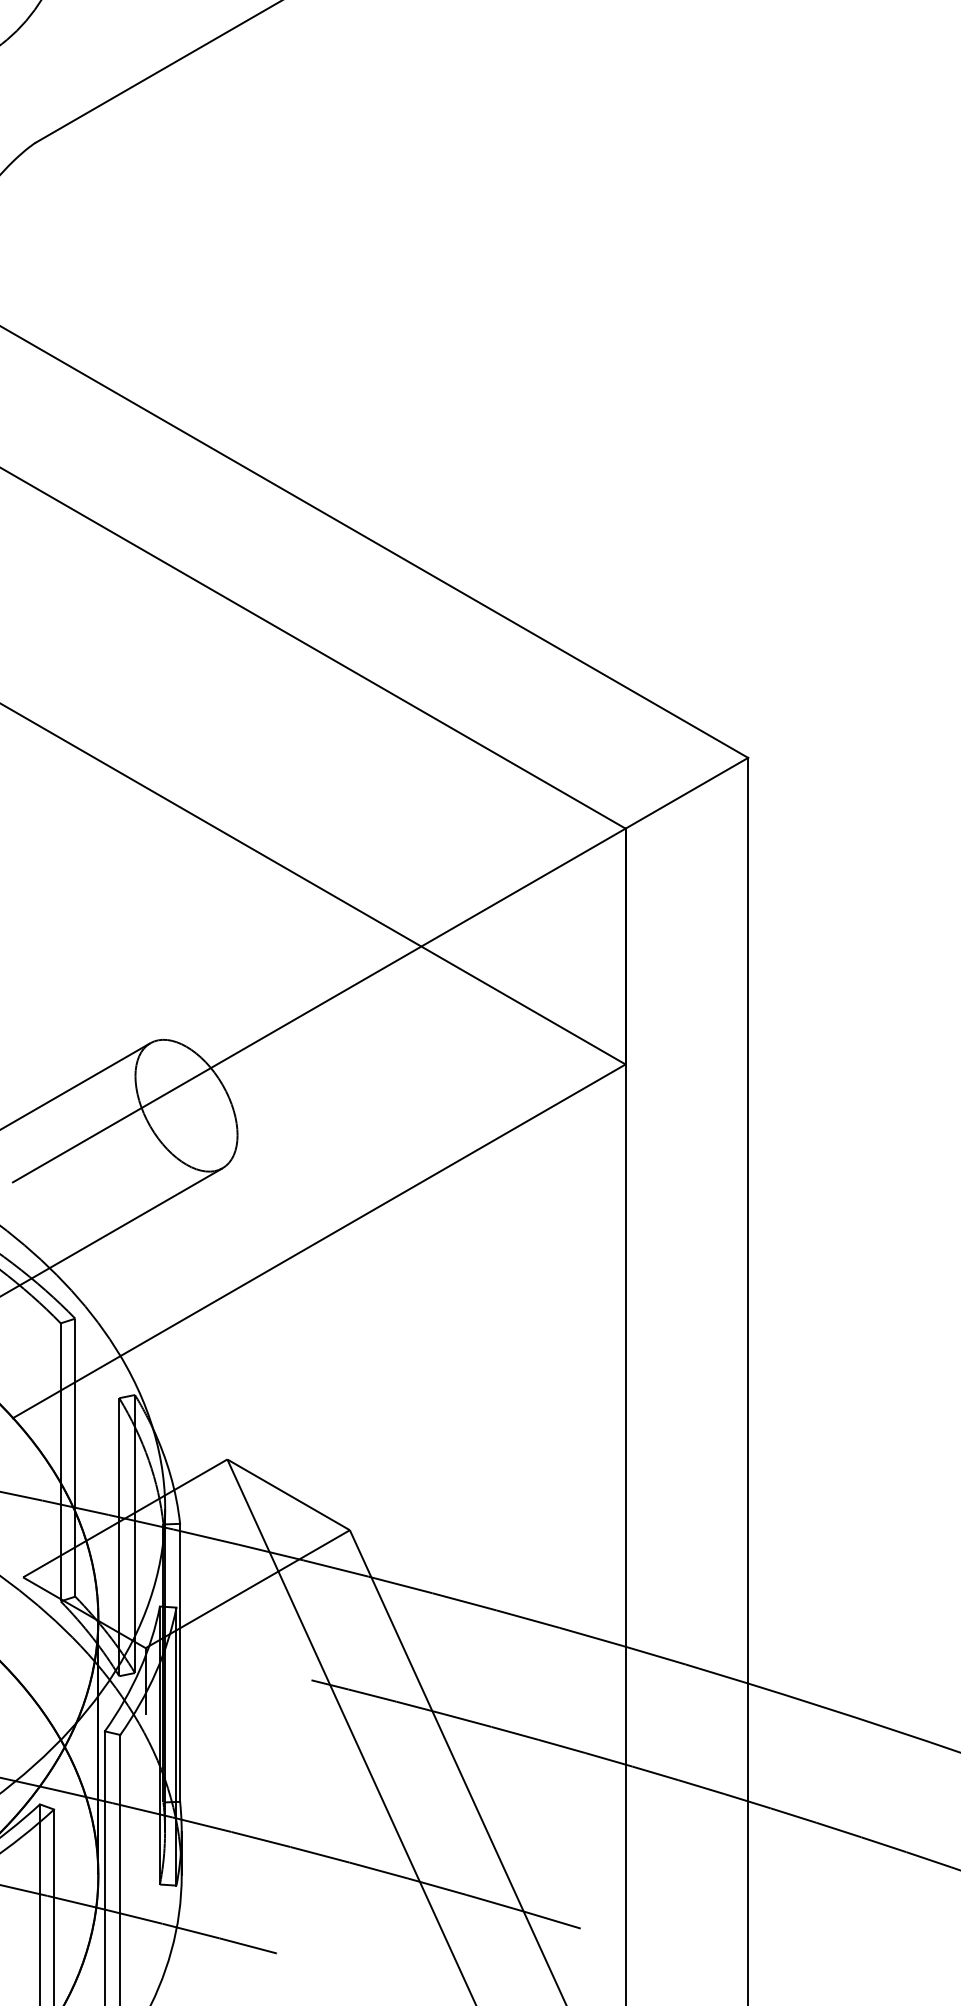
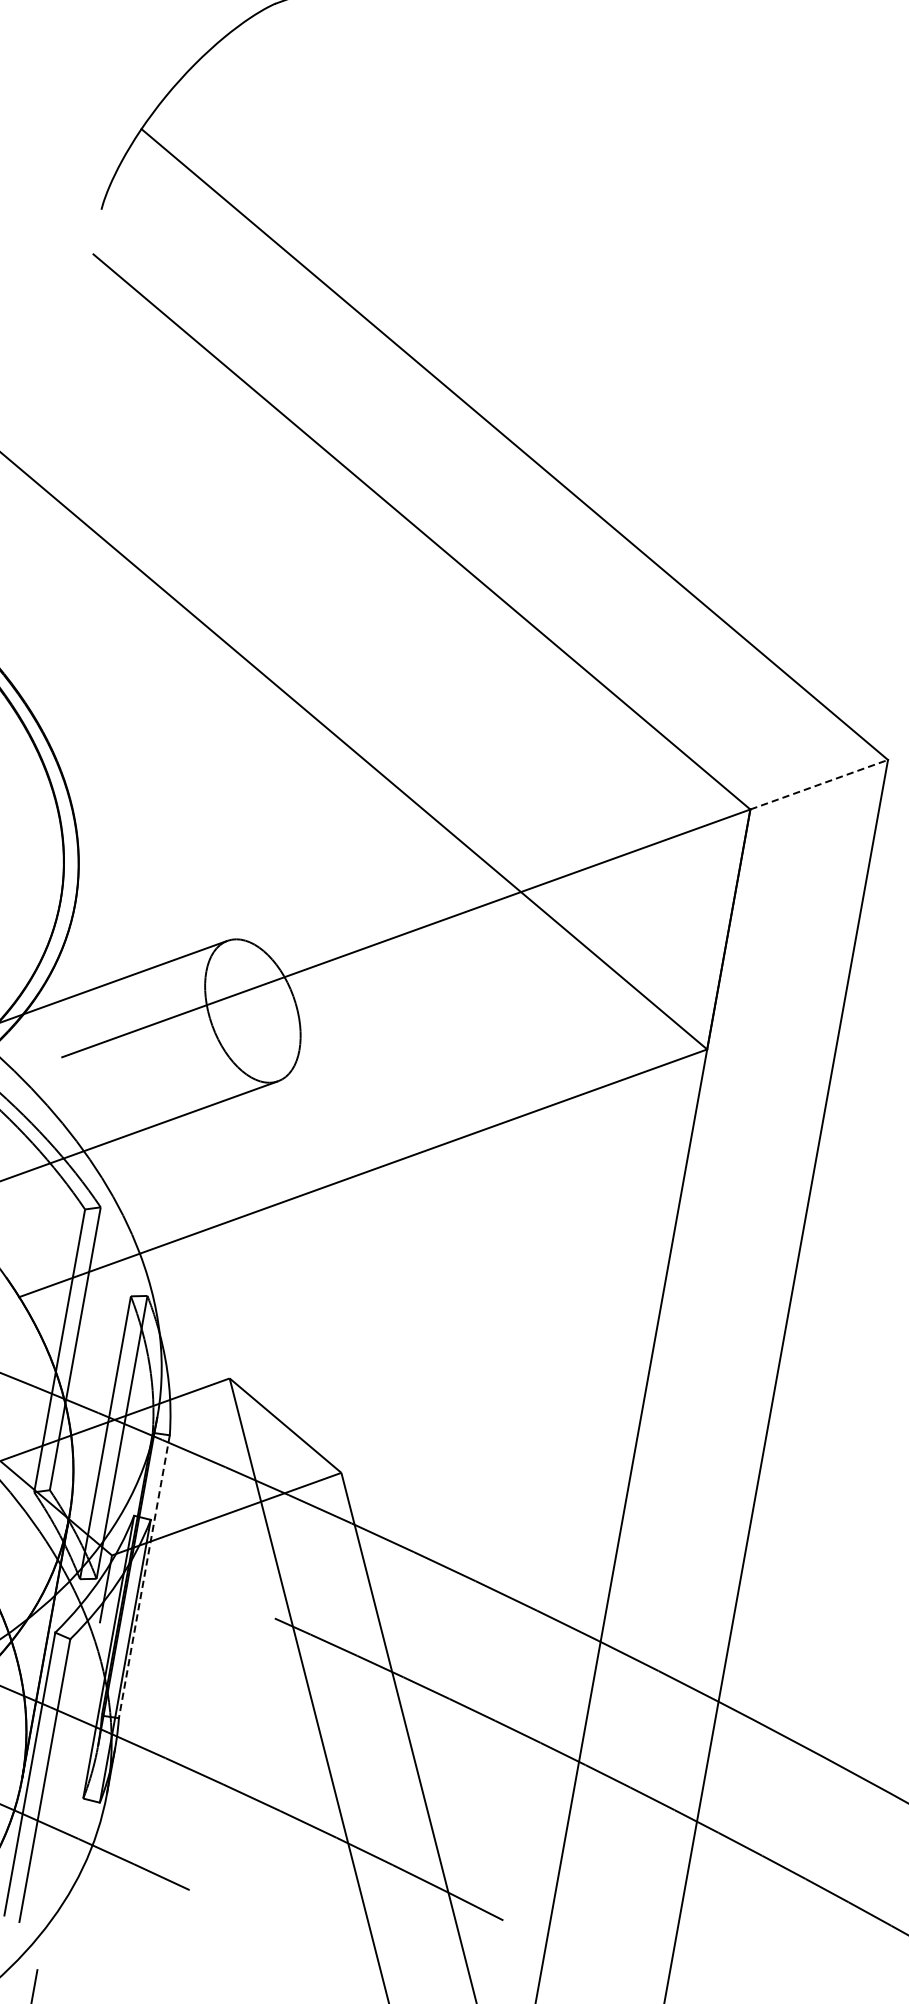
line: (686, 793) -> (818, 784), solid -> dashed
line: (180, 1663) -> (144, 1577), solid -> dashed

